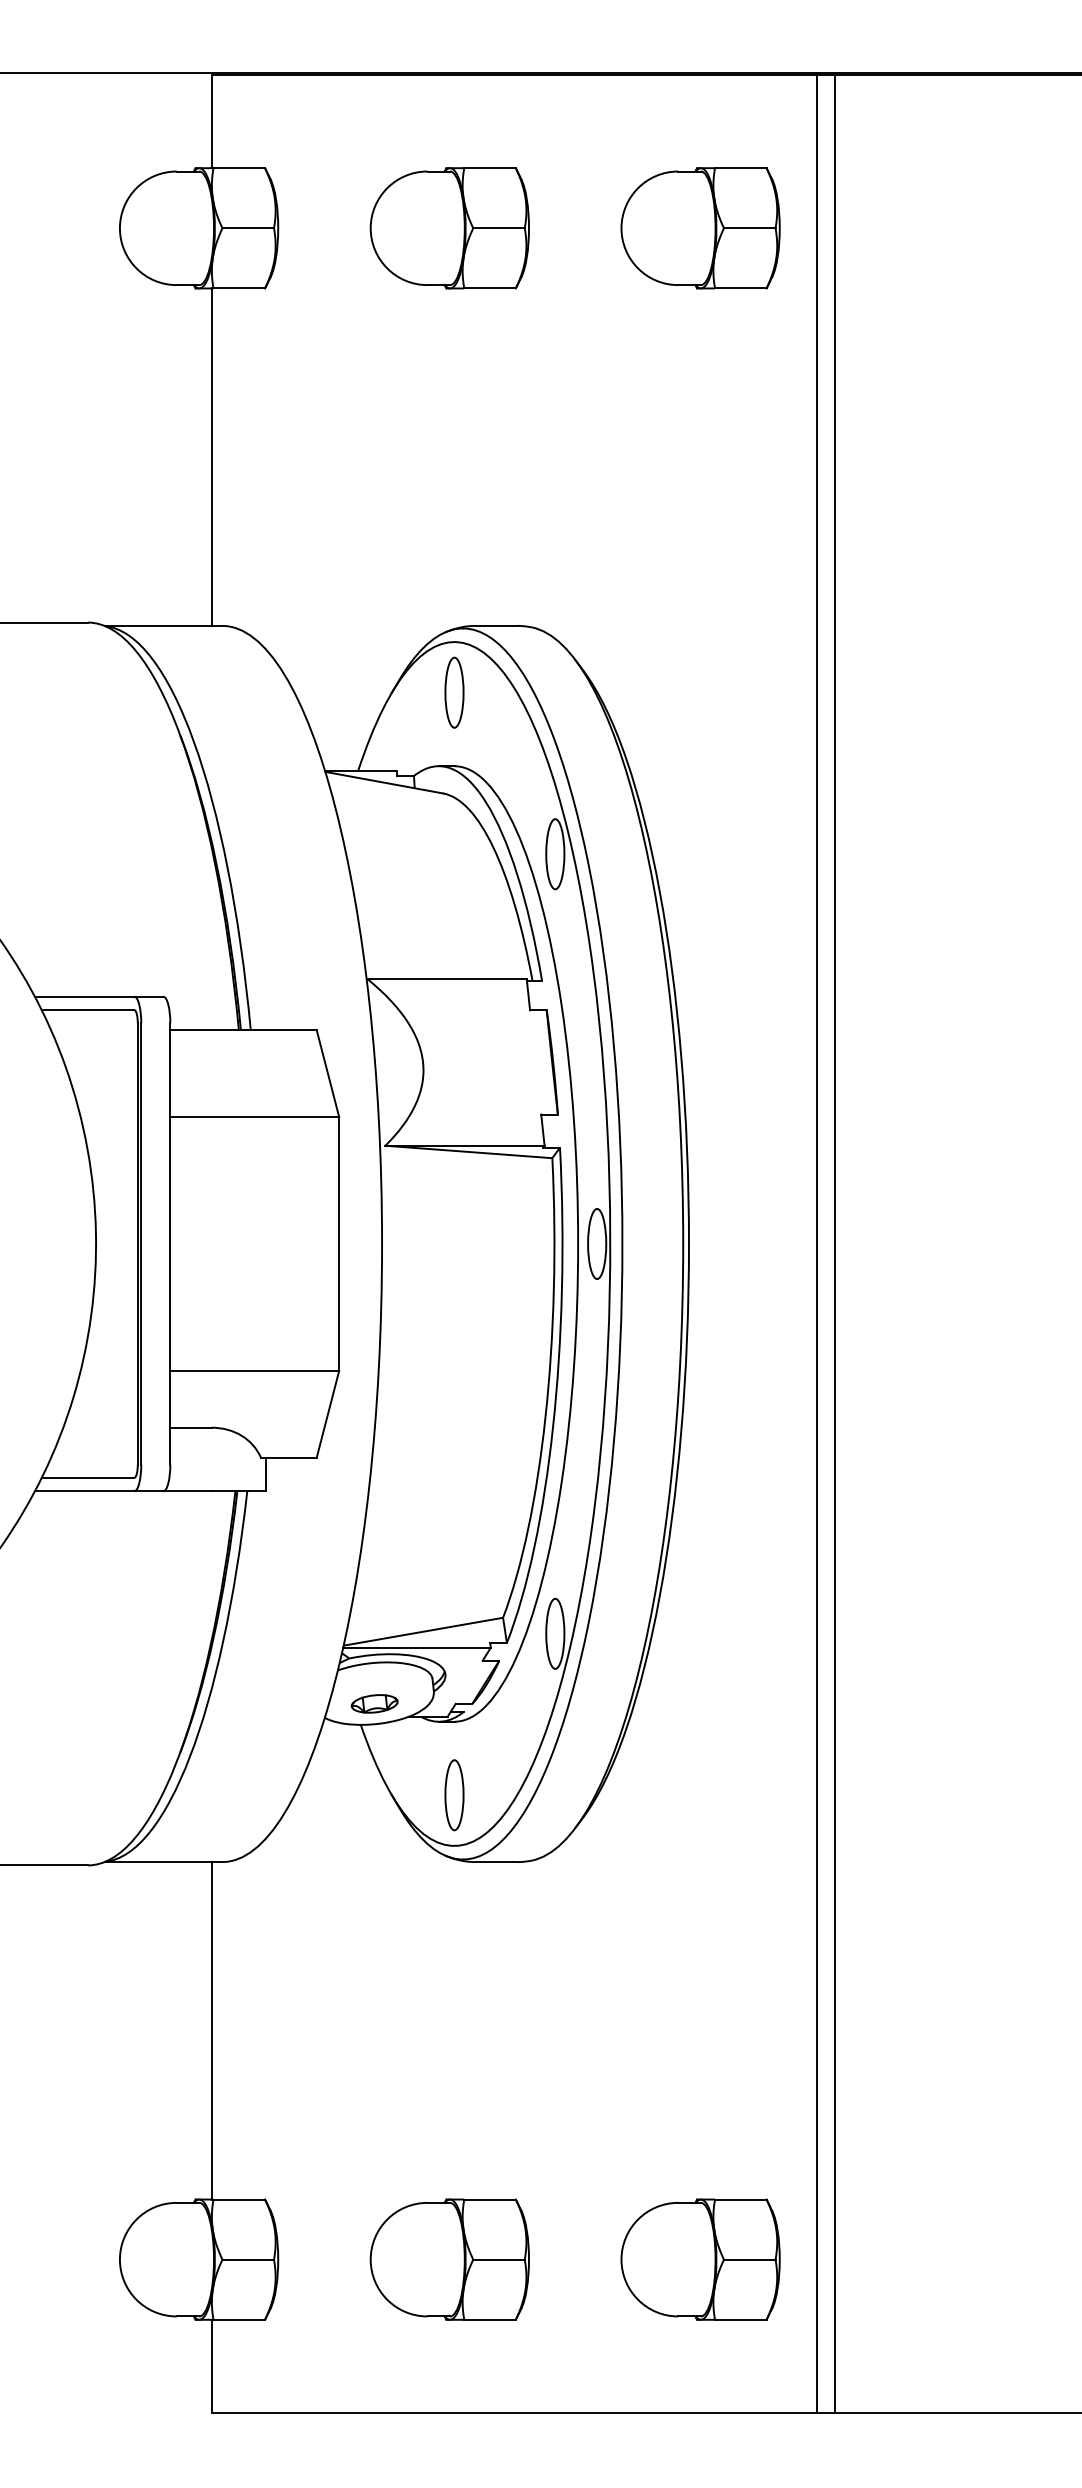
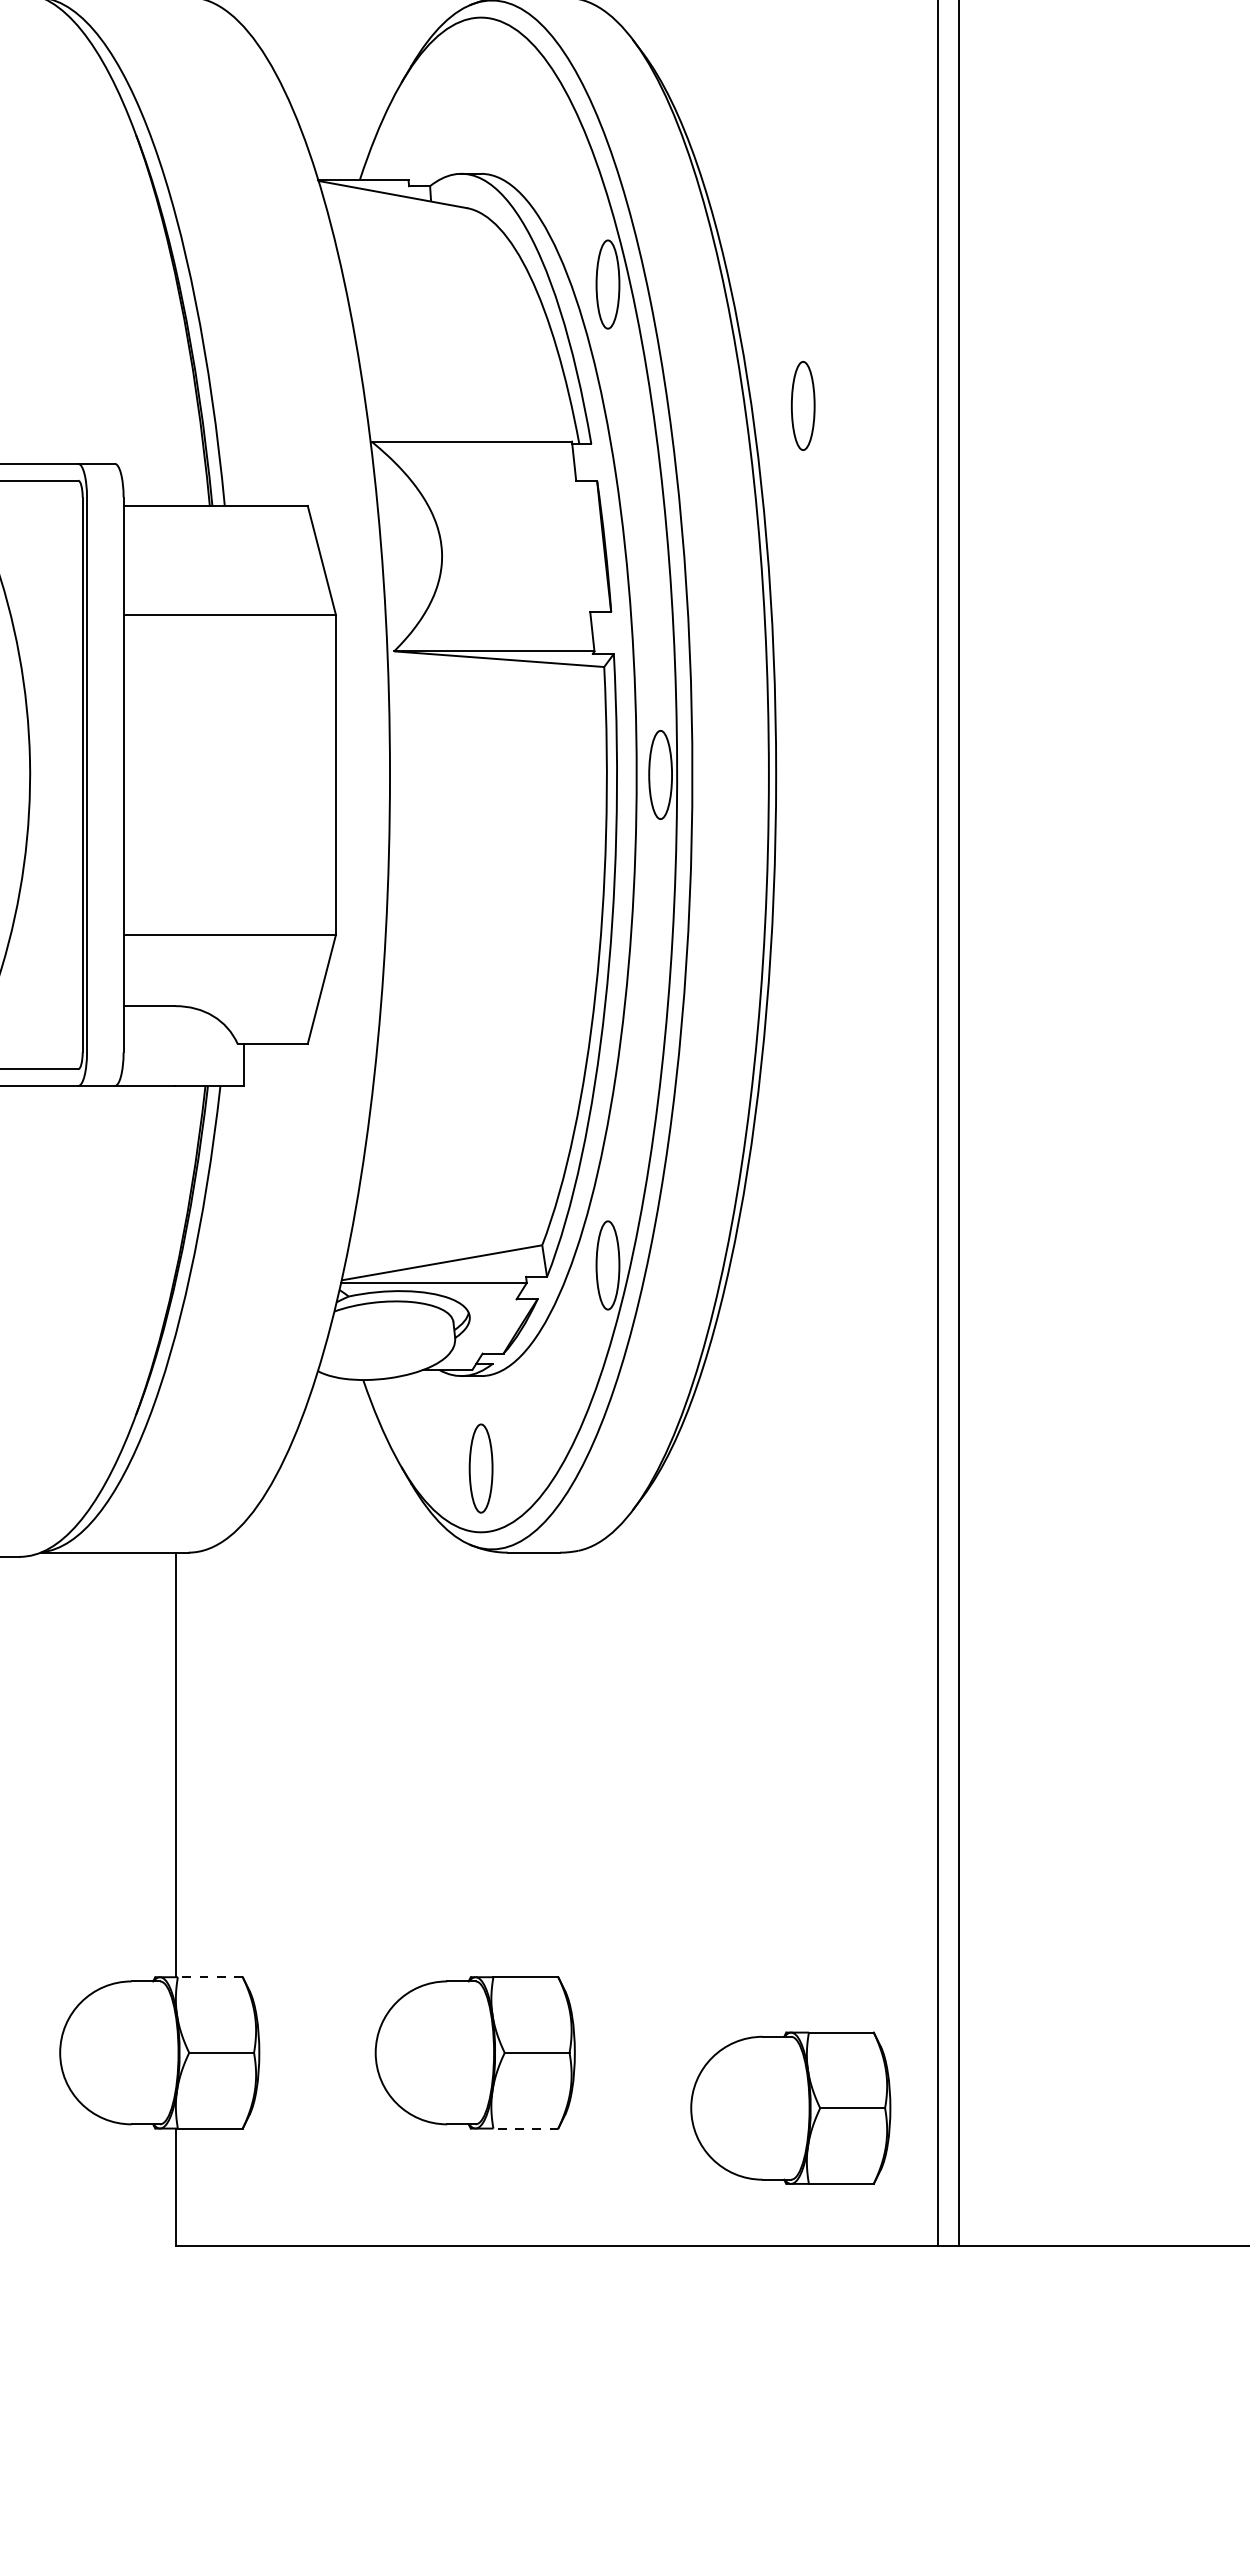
part: (454, 692) -> (803, 405), moved
part: (374, 1703) -> (380, 1353), removed
line: (239, 2199) -> (210, 1977), solid -> dashed
part: (700, 2259) -> (790, 2108), moved
line: (490, 2319) -> (526, 2128), solid -> dashed

